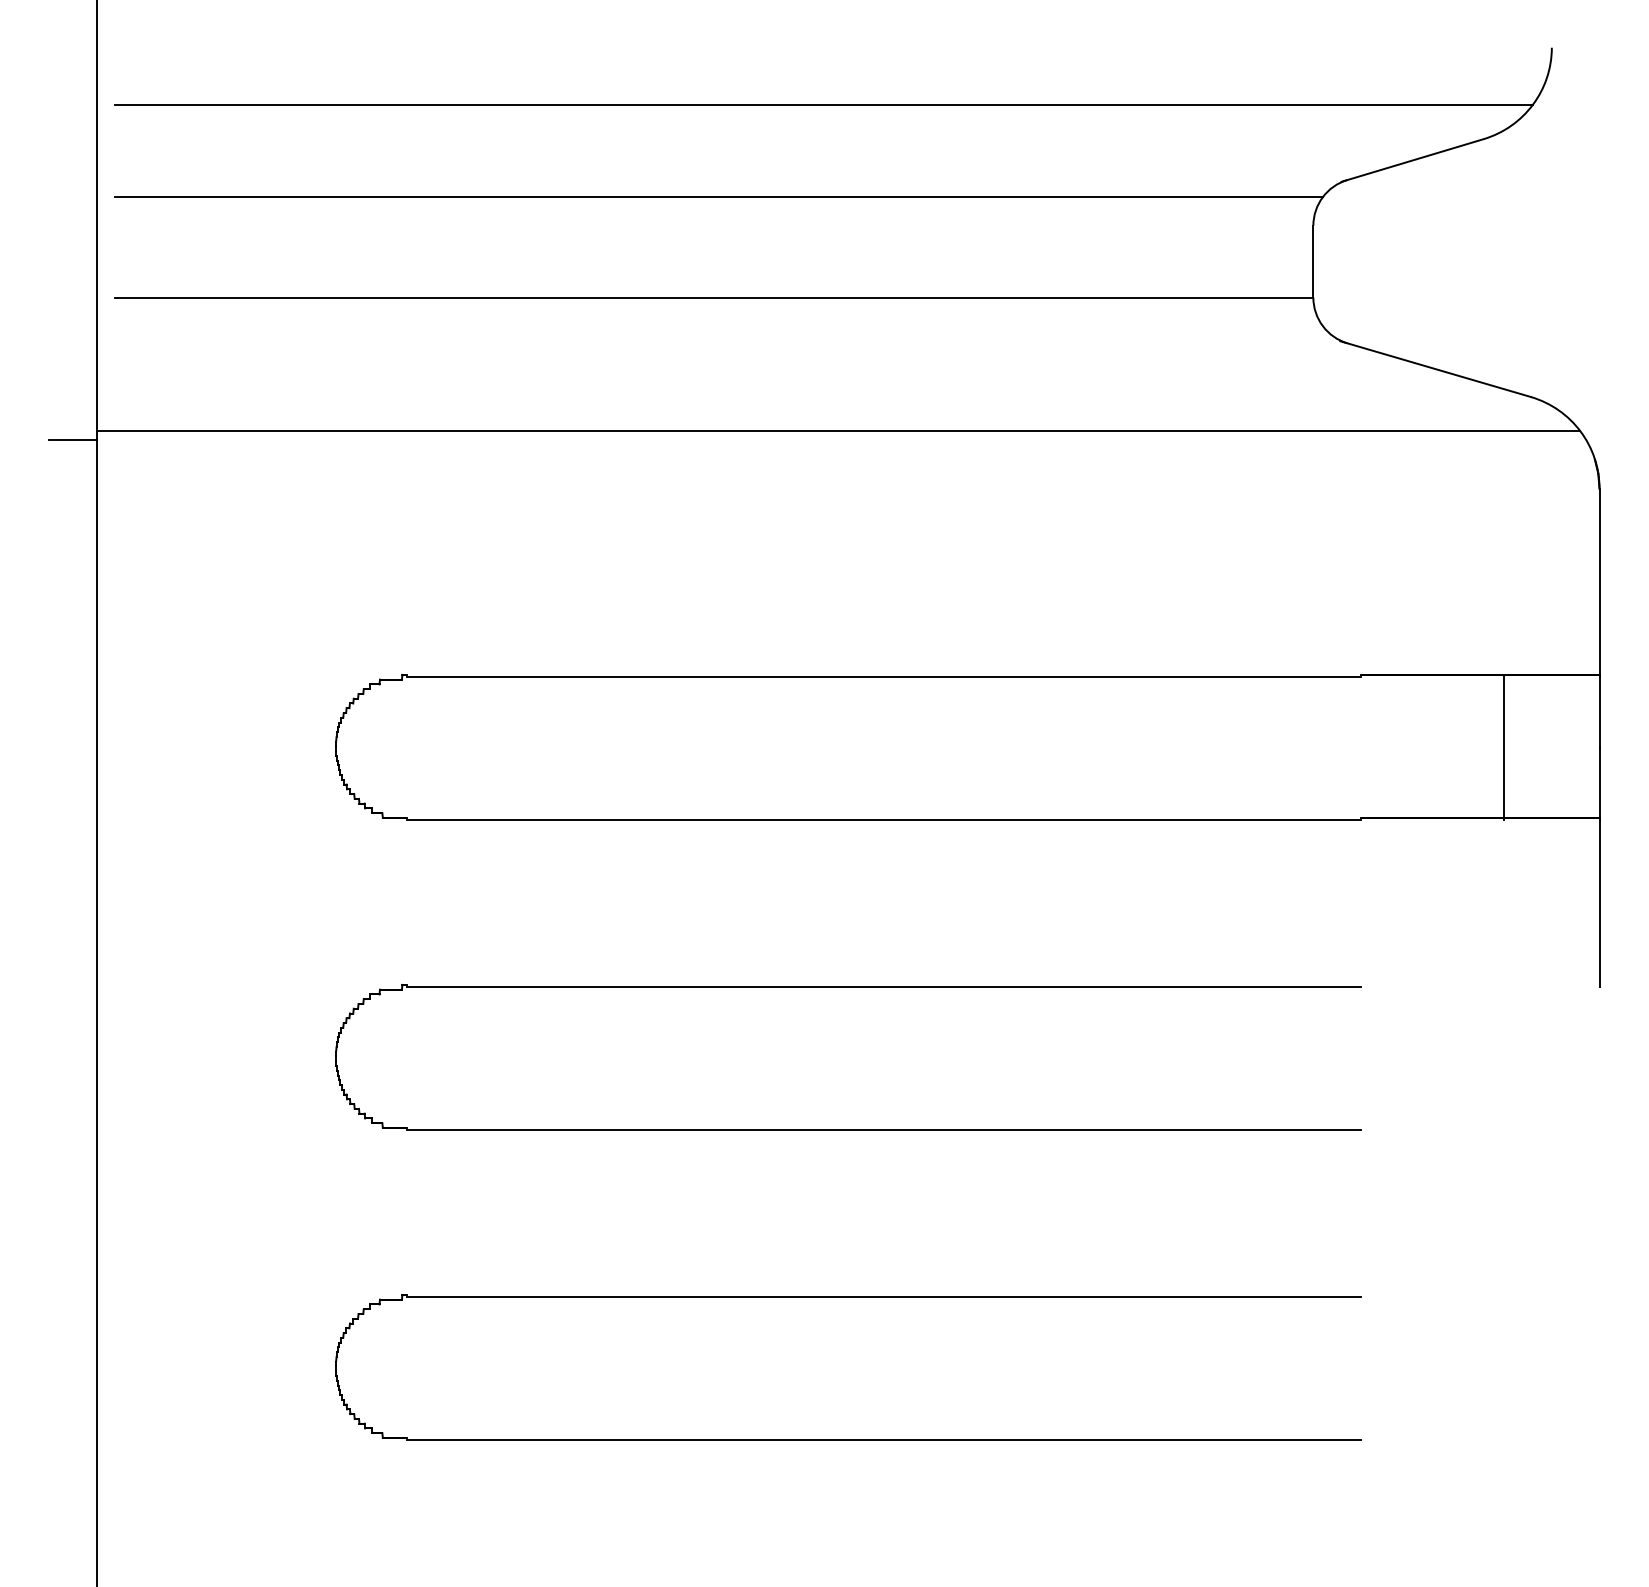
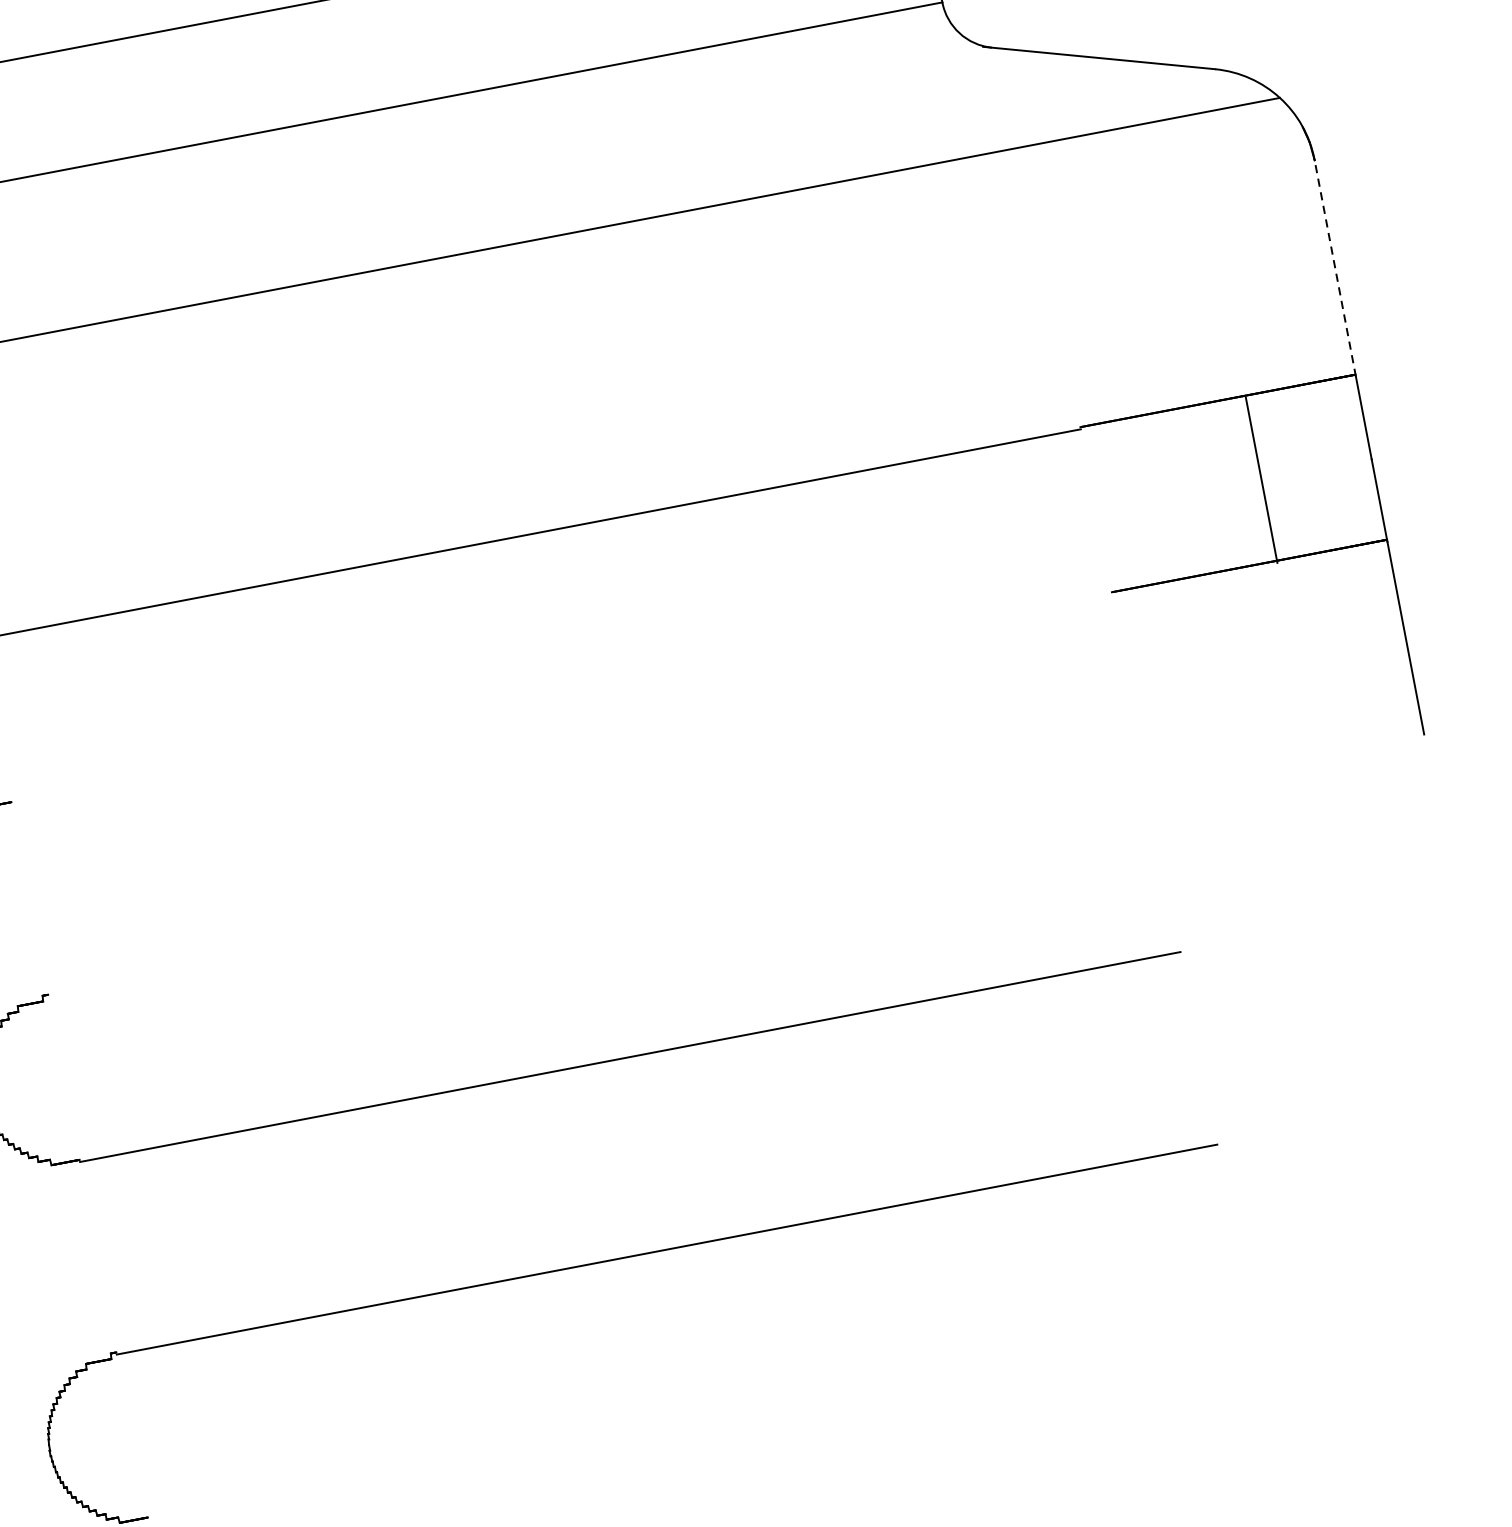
line: (1599, 582) -> (1335, 268), solid -> dashed
line: (884, 819) -> (562, 698), removed
line: (884, 986) -> (599, 891), removed
line: (884, 1439) -> (698, 1414), removed

